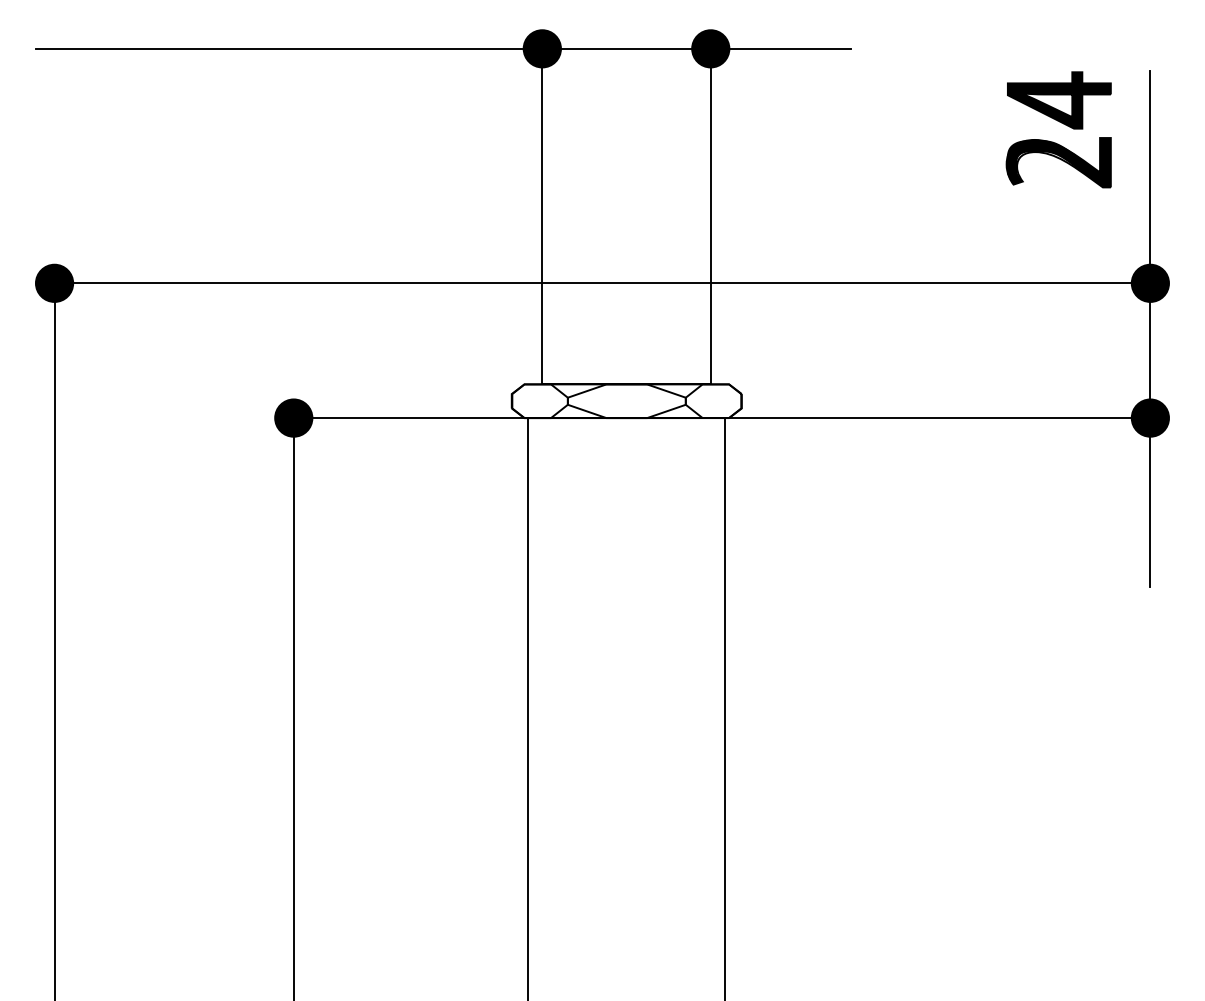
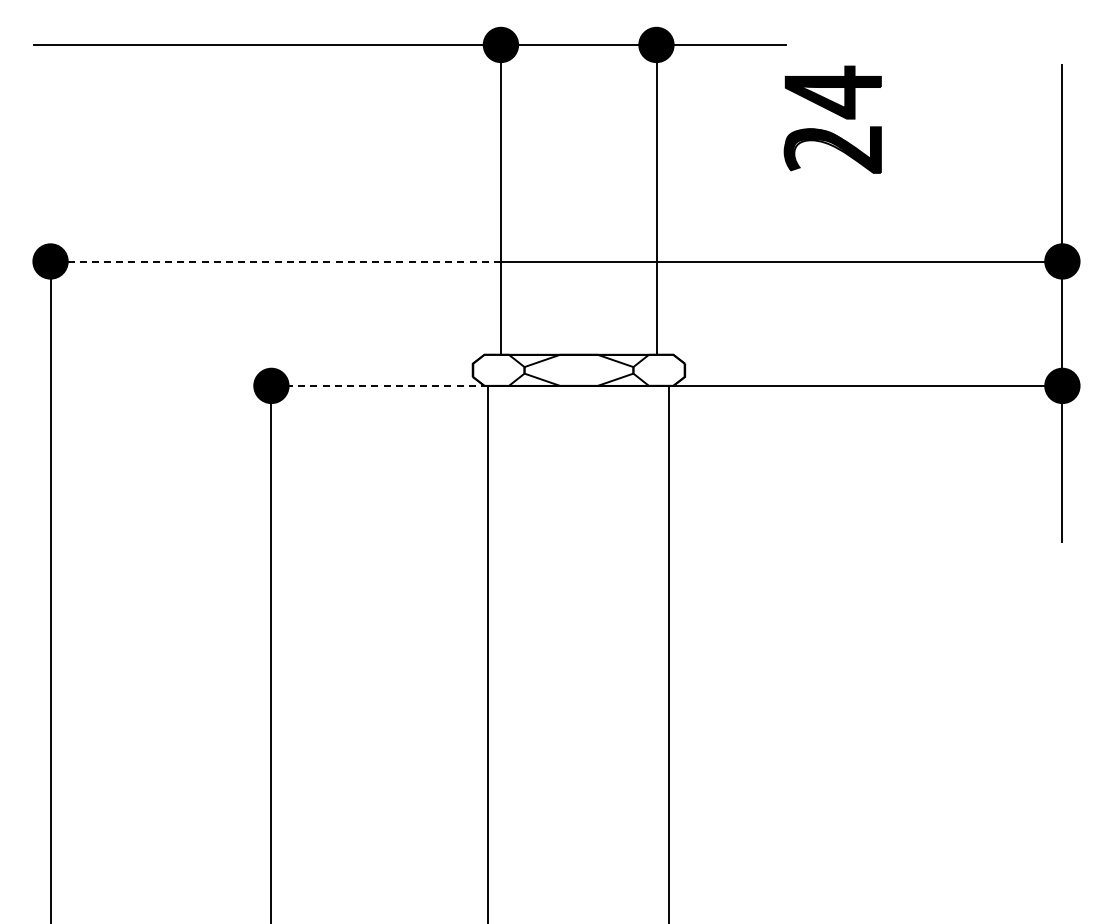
part: (1060, 123) -> (834, 113), moved
line: (298, 283) -> (275, 261), solid -> dashed
line: (410, 417) -> (379, 385), solid -> dashed

